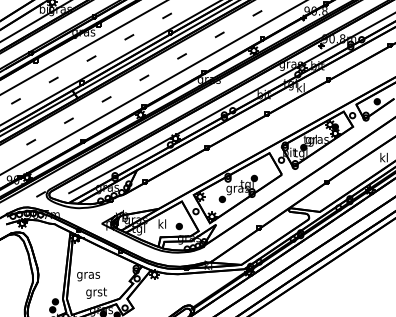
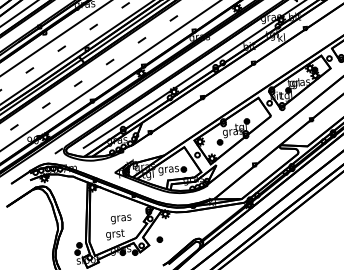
text: (161, 225) -> (167, 169), kl -> gras
text: (88, 276) -> (121, 219), moved
part: (145, 302) -> (159, 239), added

